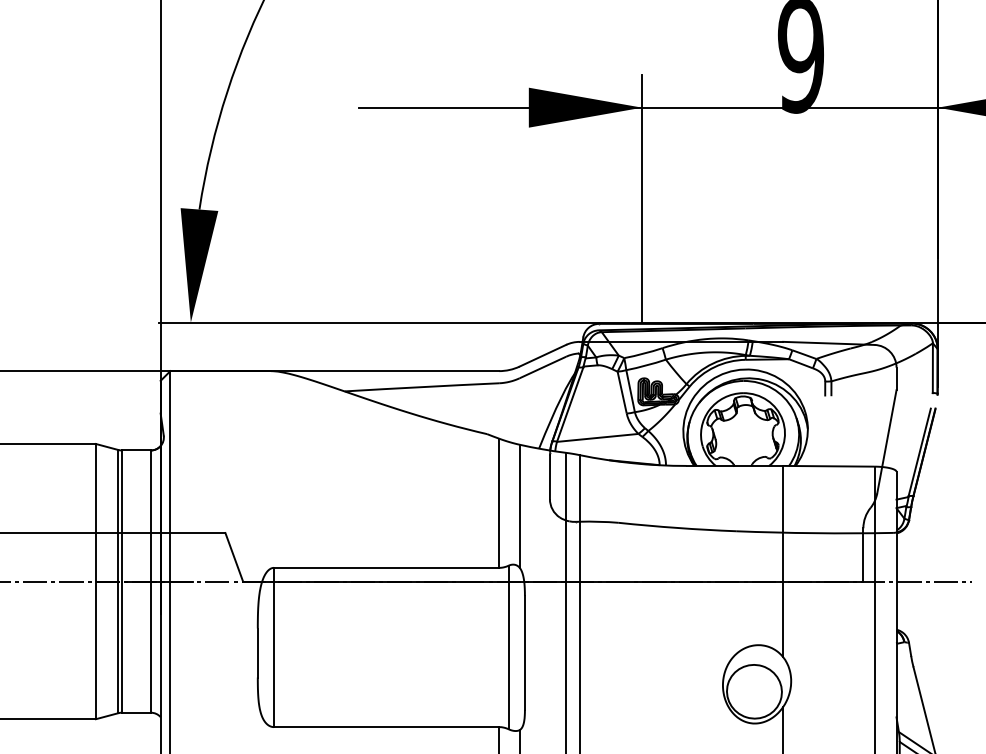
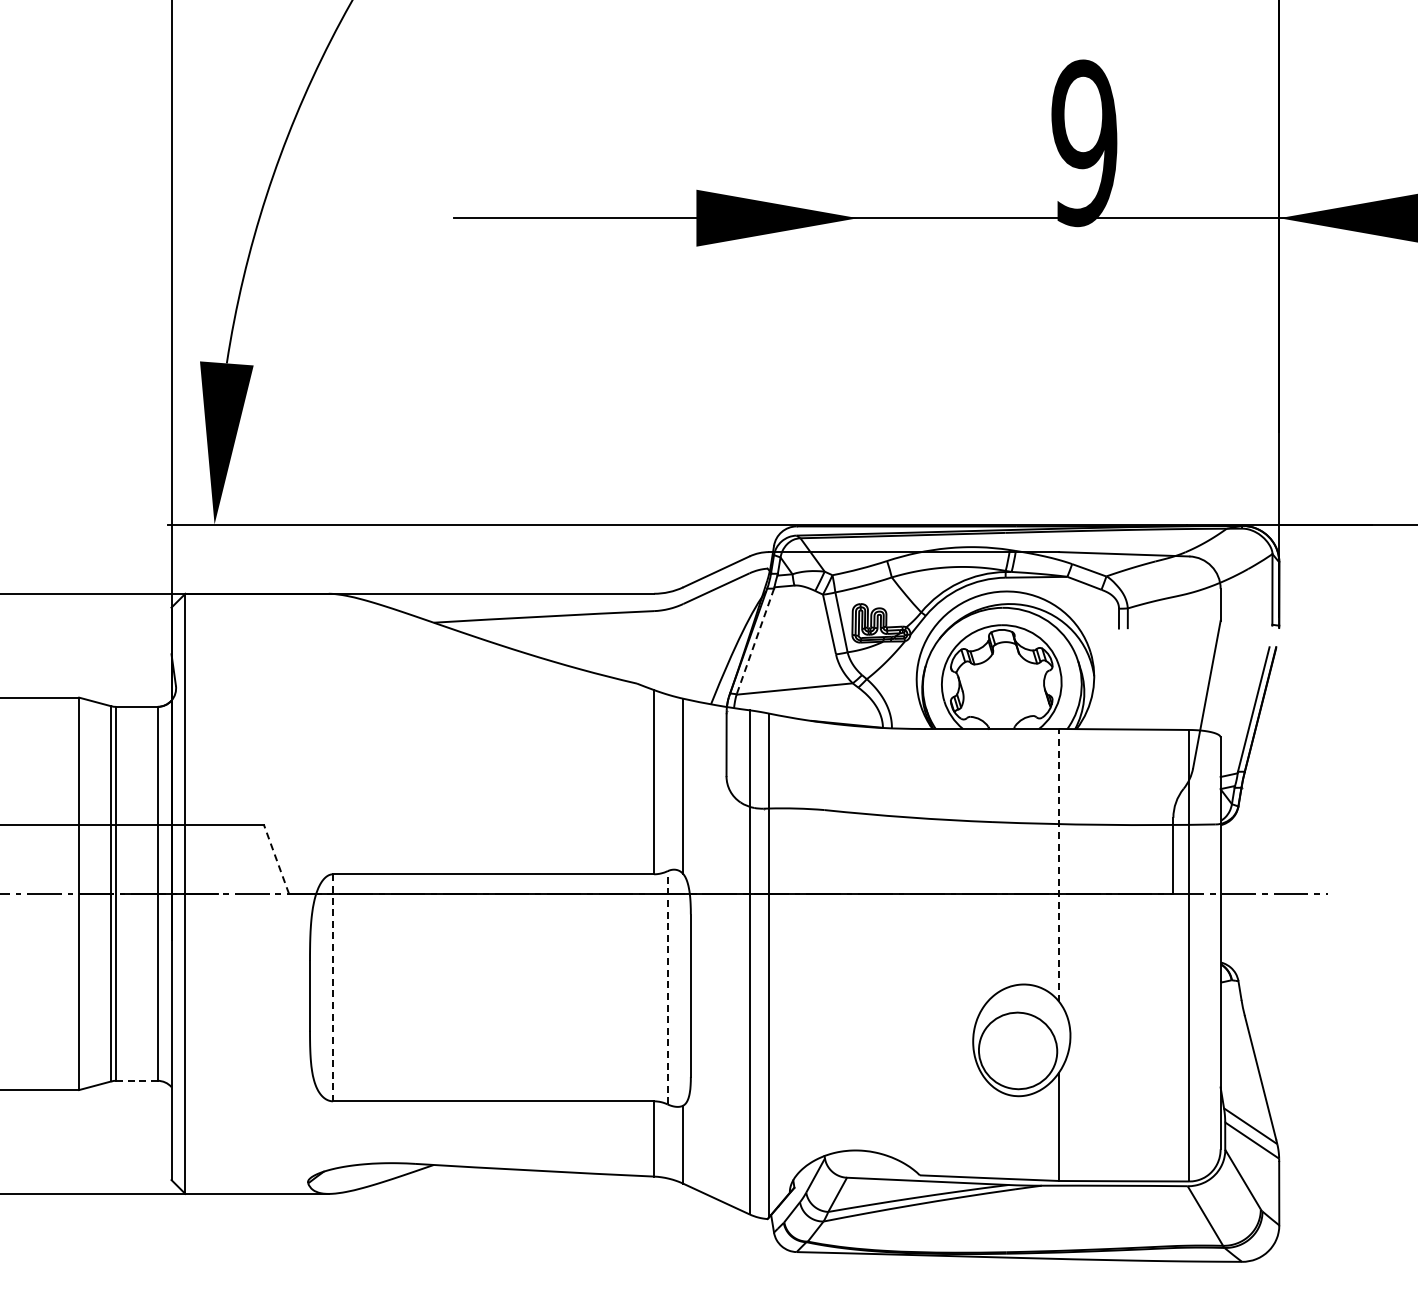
line: (642, 199) -> (858, 348), removed
line: (570, 404) -> (755, 641), solid -> dashed
line: (234, 557) -> (276, 859), solid -> dashed
line: (783, 561) -> (1059, 864), solid -> dashed
line: (274, 647) -> (333, 987), solid -> dashed
line: (508, 647) -> (667, 987), solid -> dashed
line: (136, 712) -> (136, 1080), solid -> dashed

